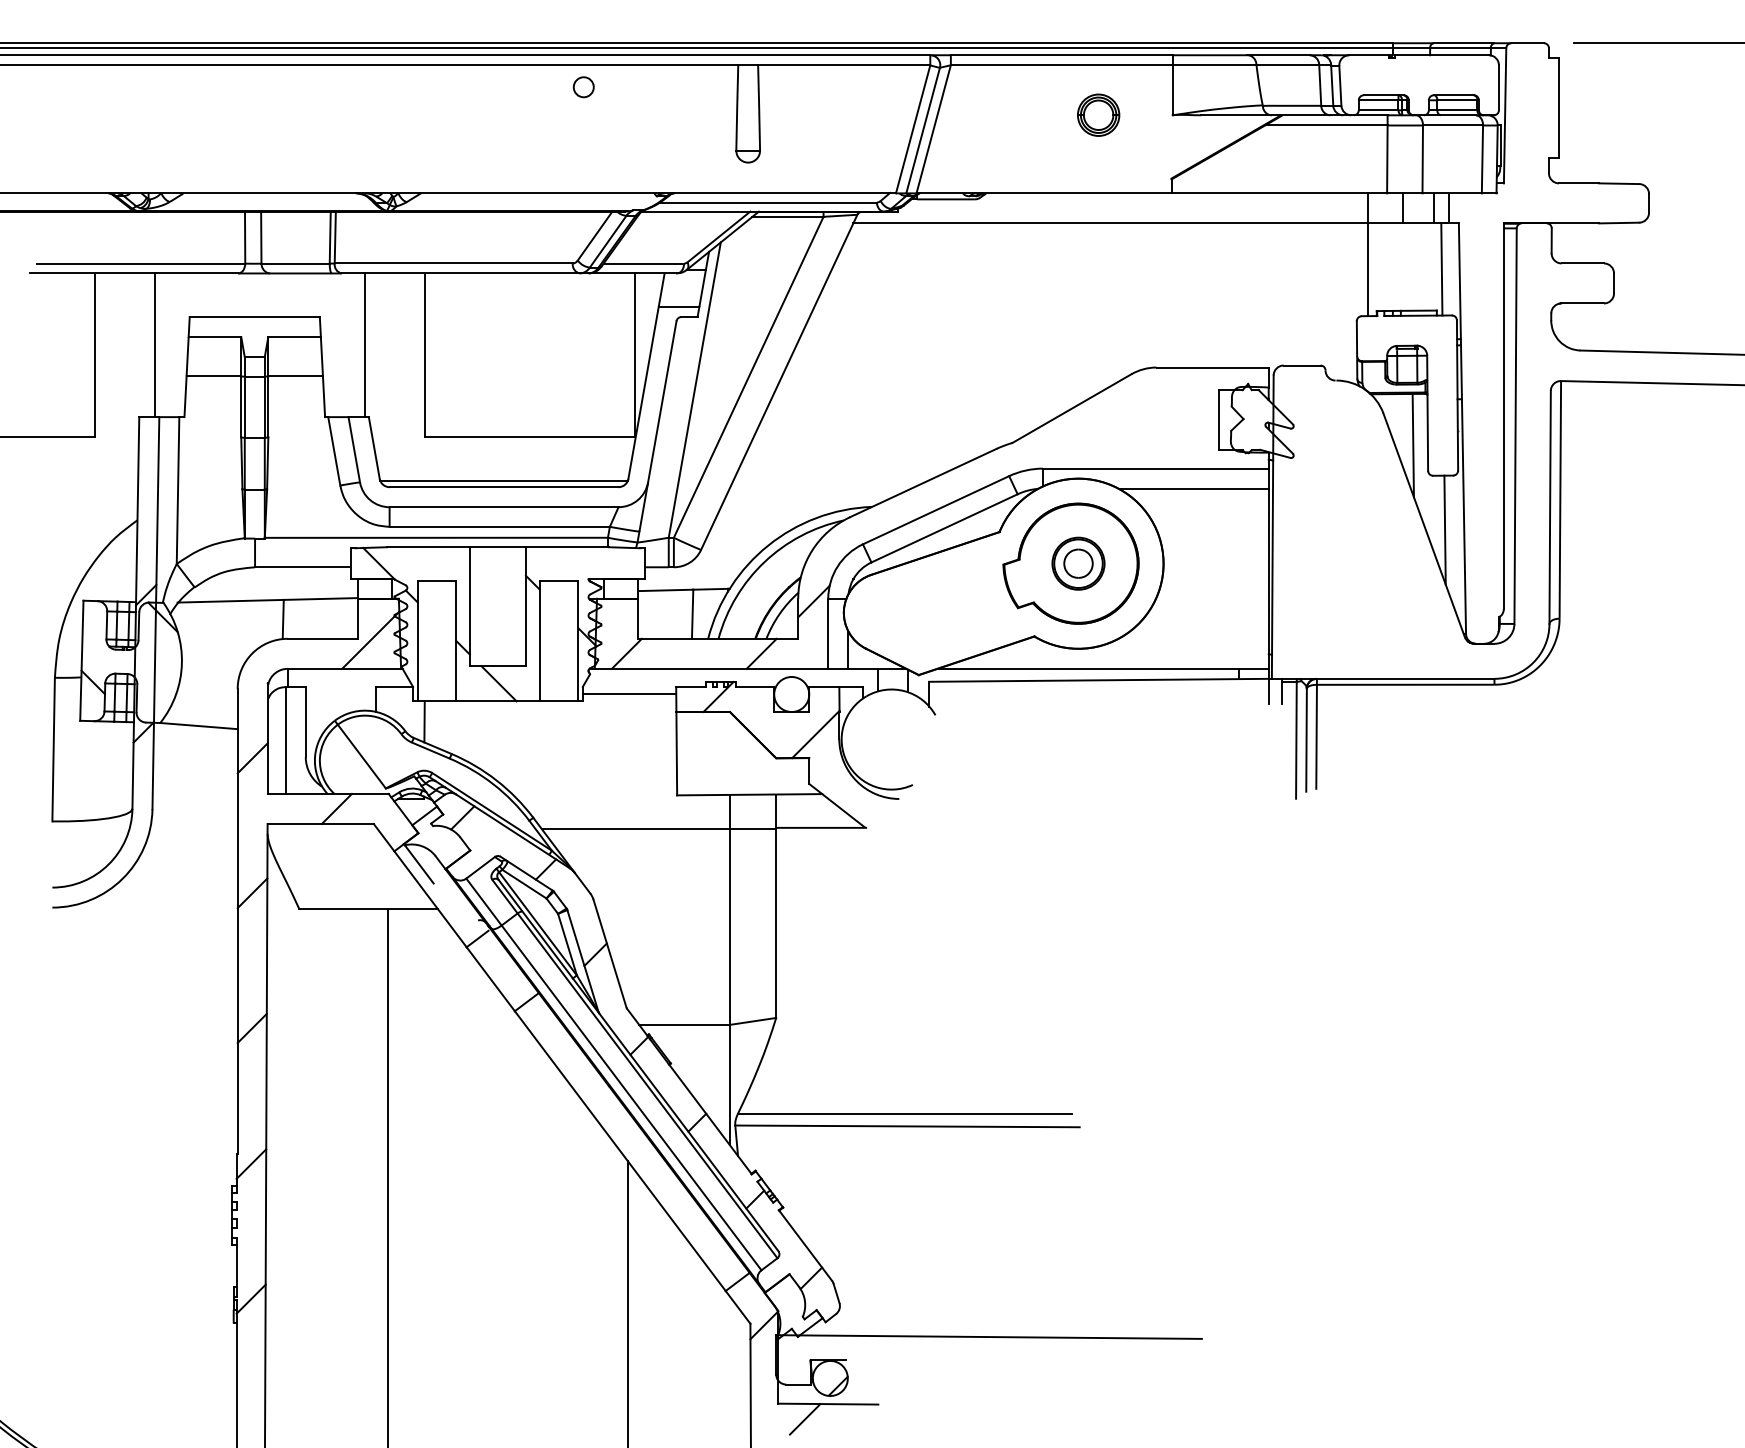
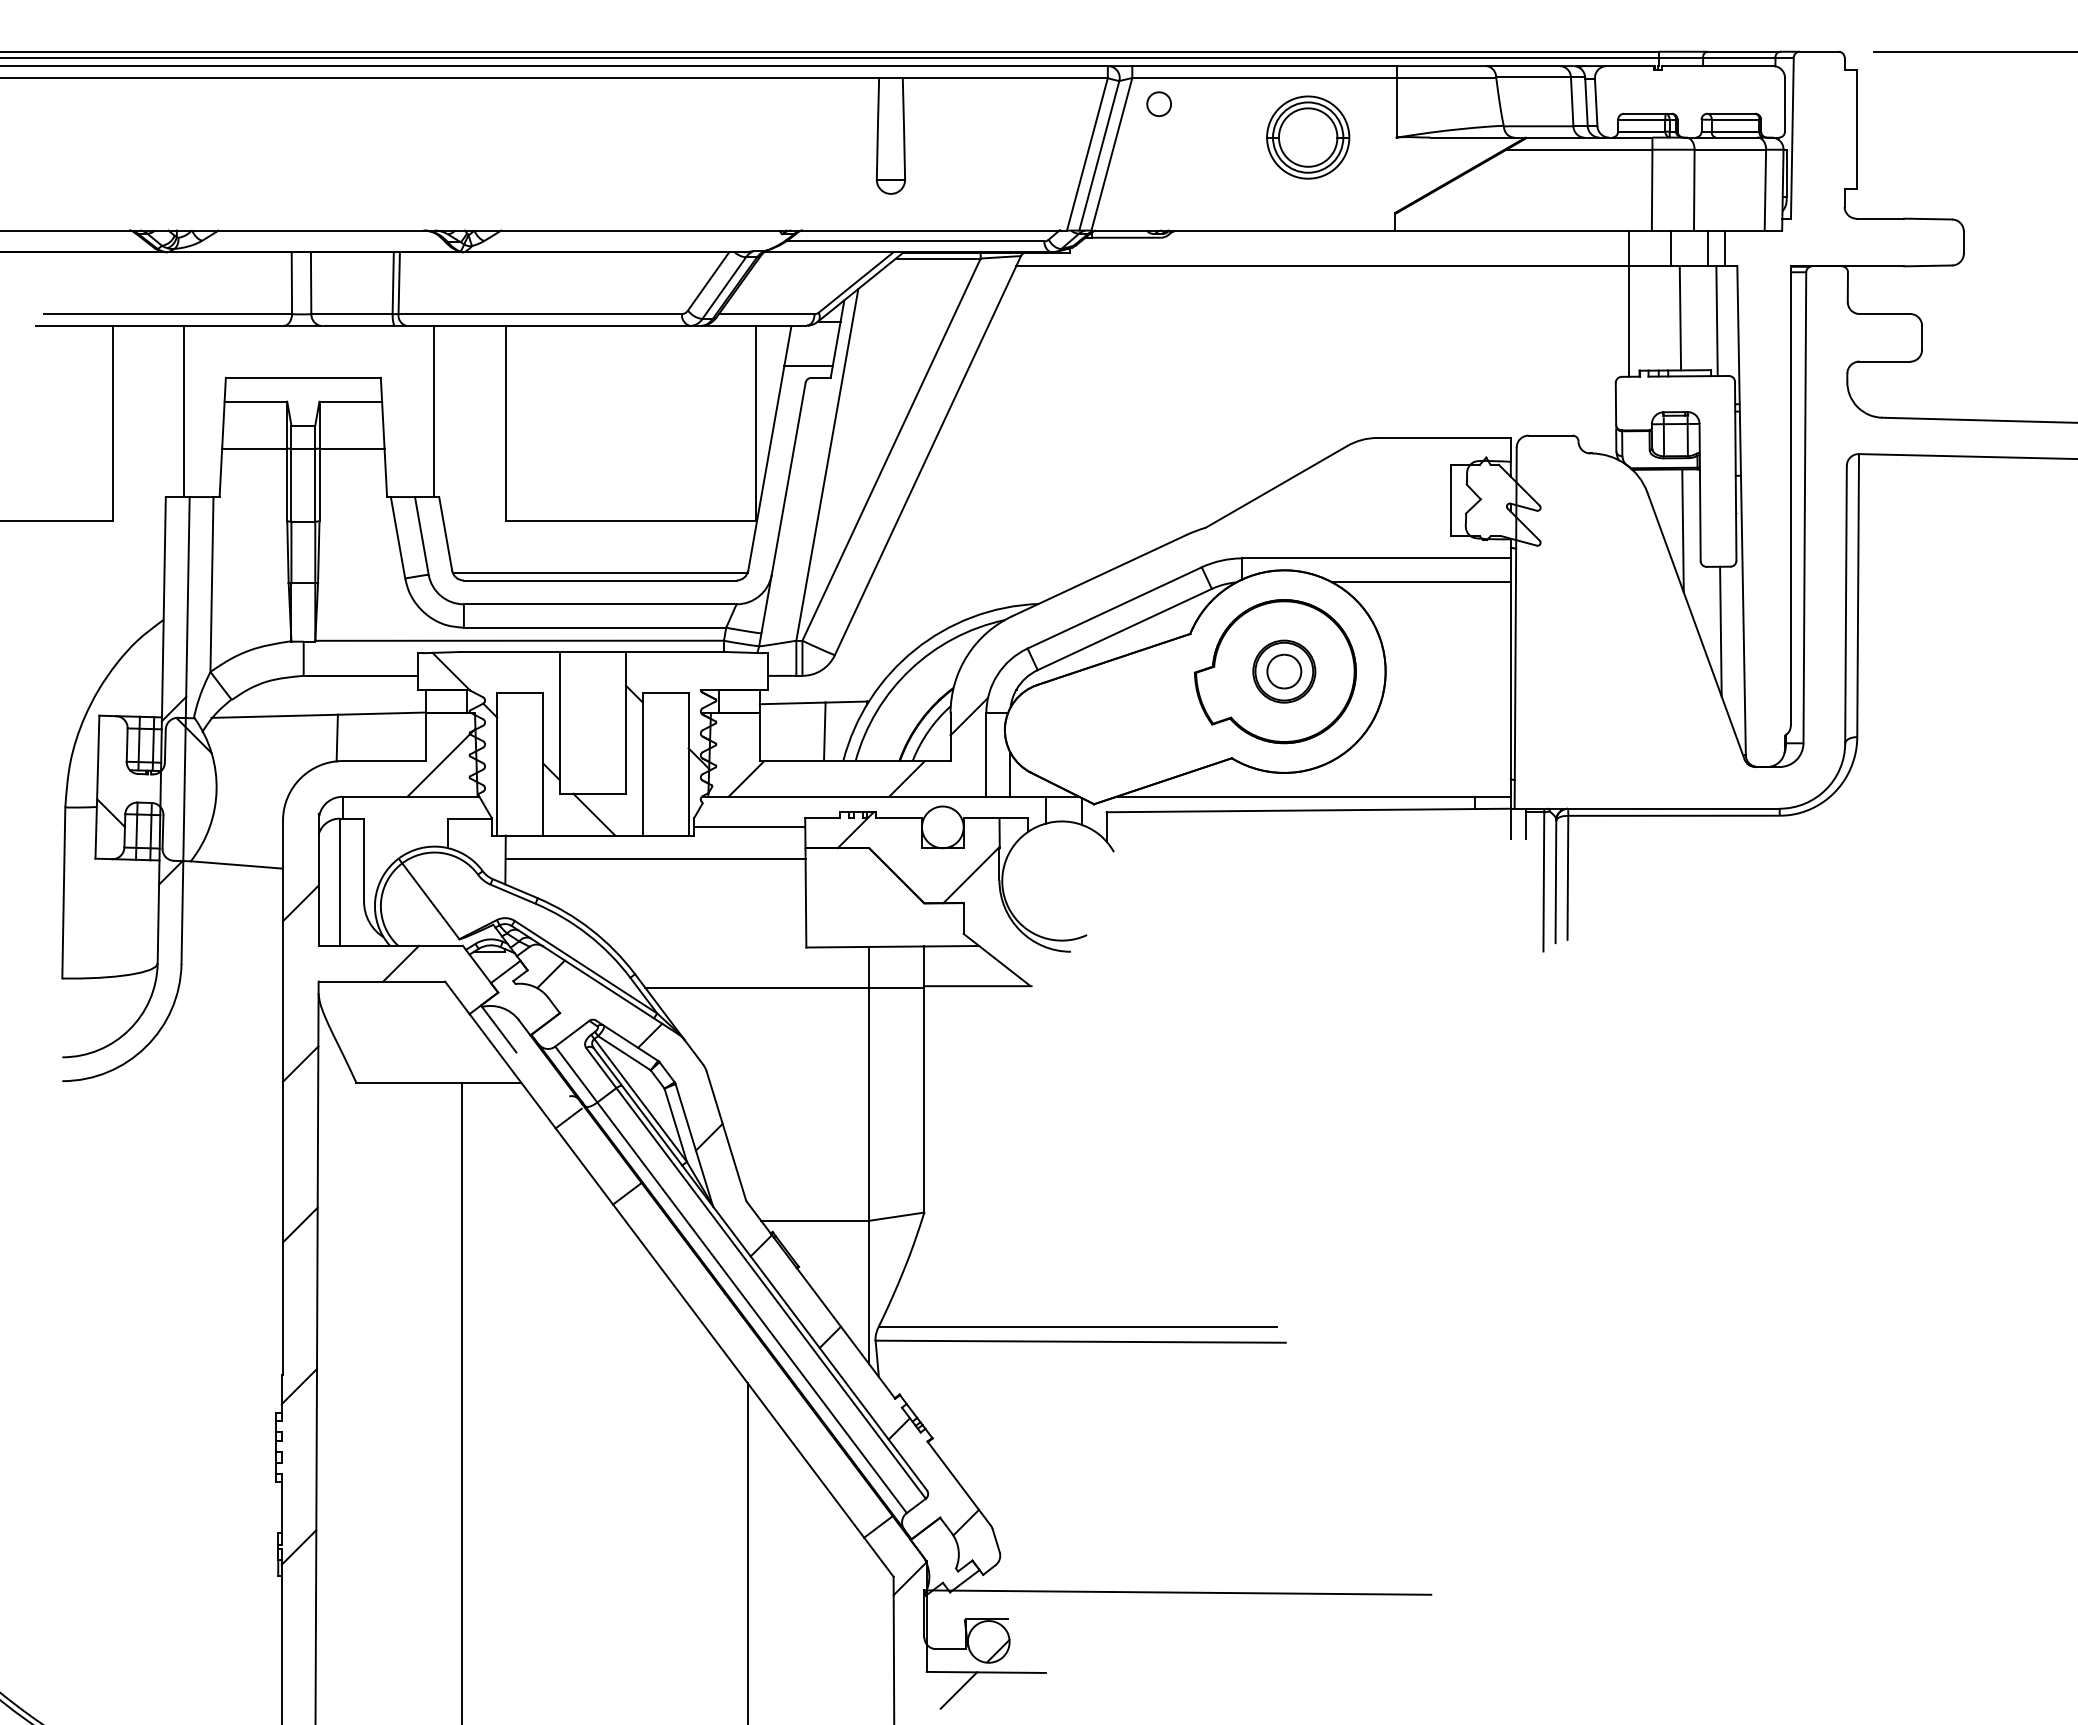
circle: (583, 86) -> (1158, 103), moved
part: (1098, 115) -> (1308, 137), size x1.67
line: (1411, 267) -> (1680, 318), added
line: (550, 721) -> (655, 859), added

